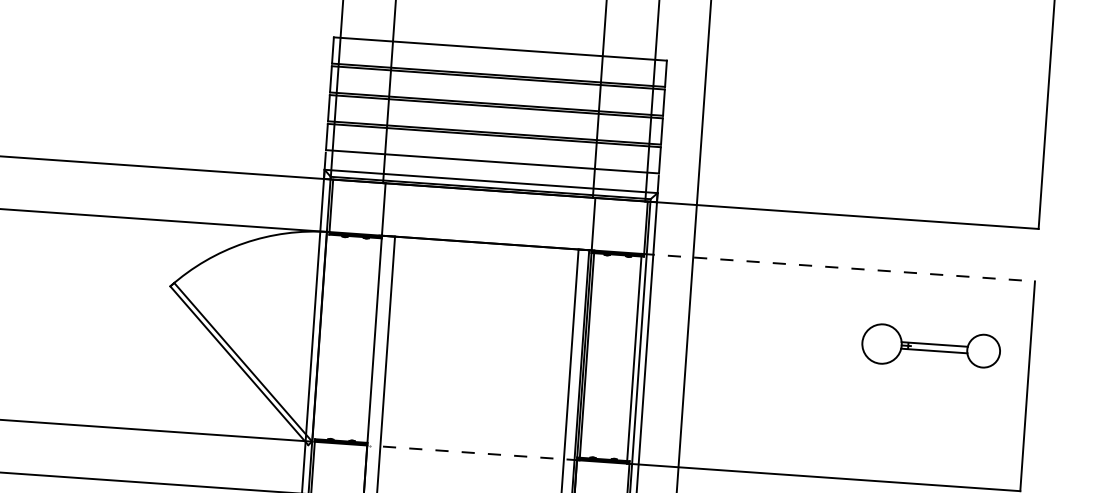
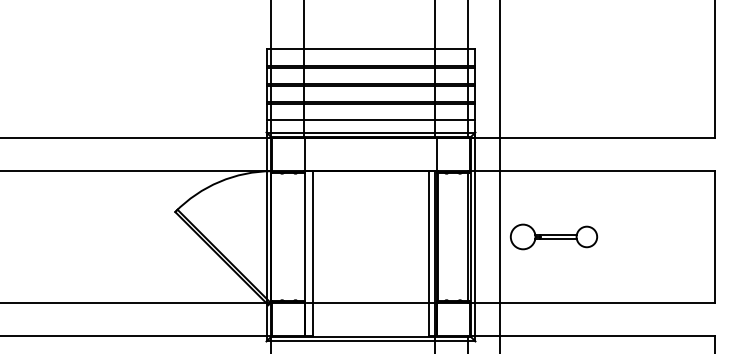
line: (839, 268) -> (592, 171), dashed -> solid
part: (930, 346) -> (553, 236), moved
line: (474, 452) -> (372, 302), dashed -> solid

